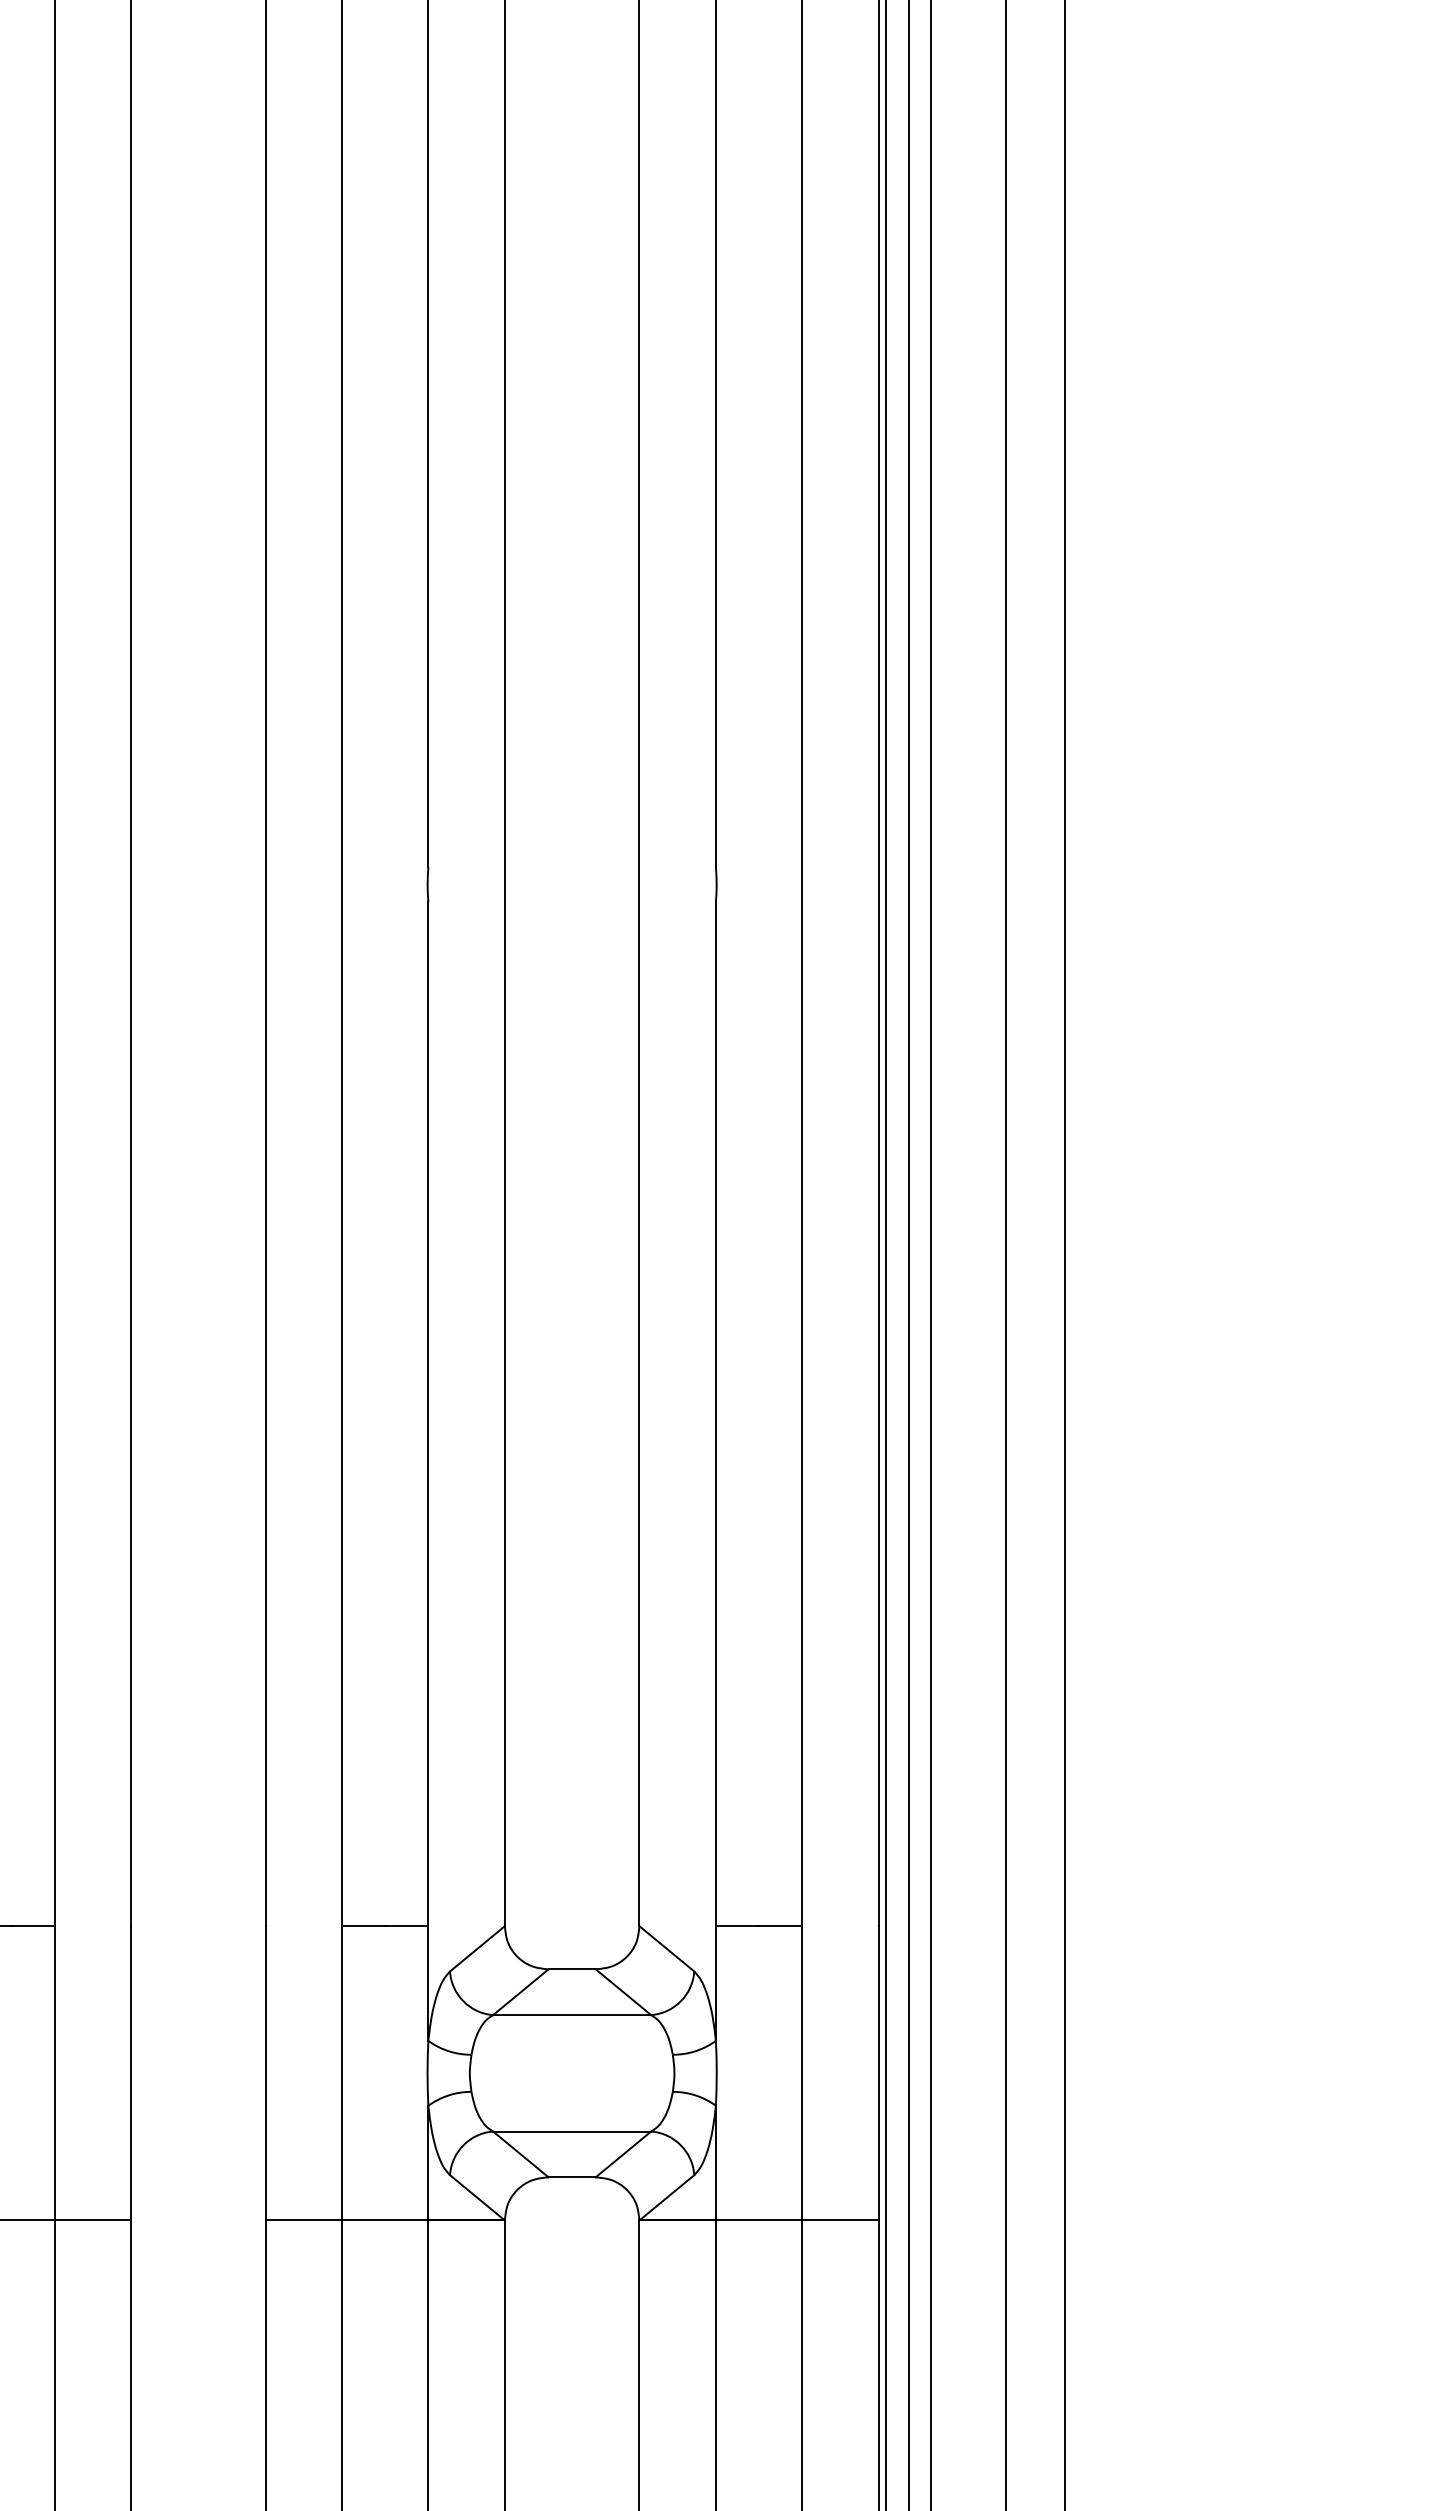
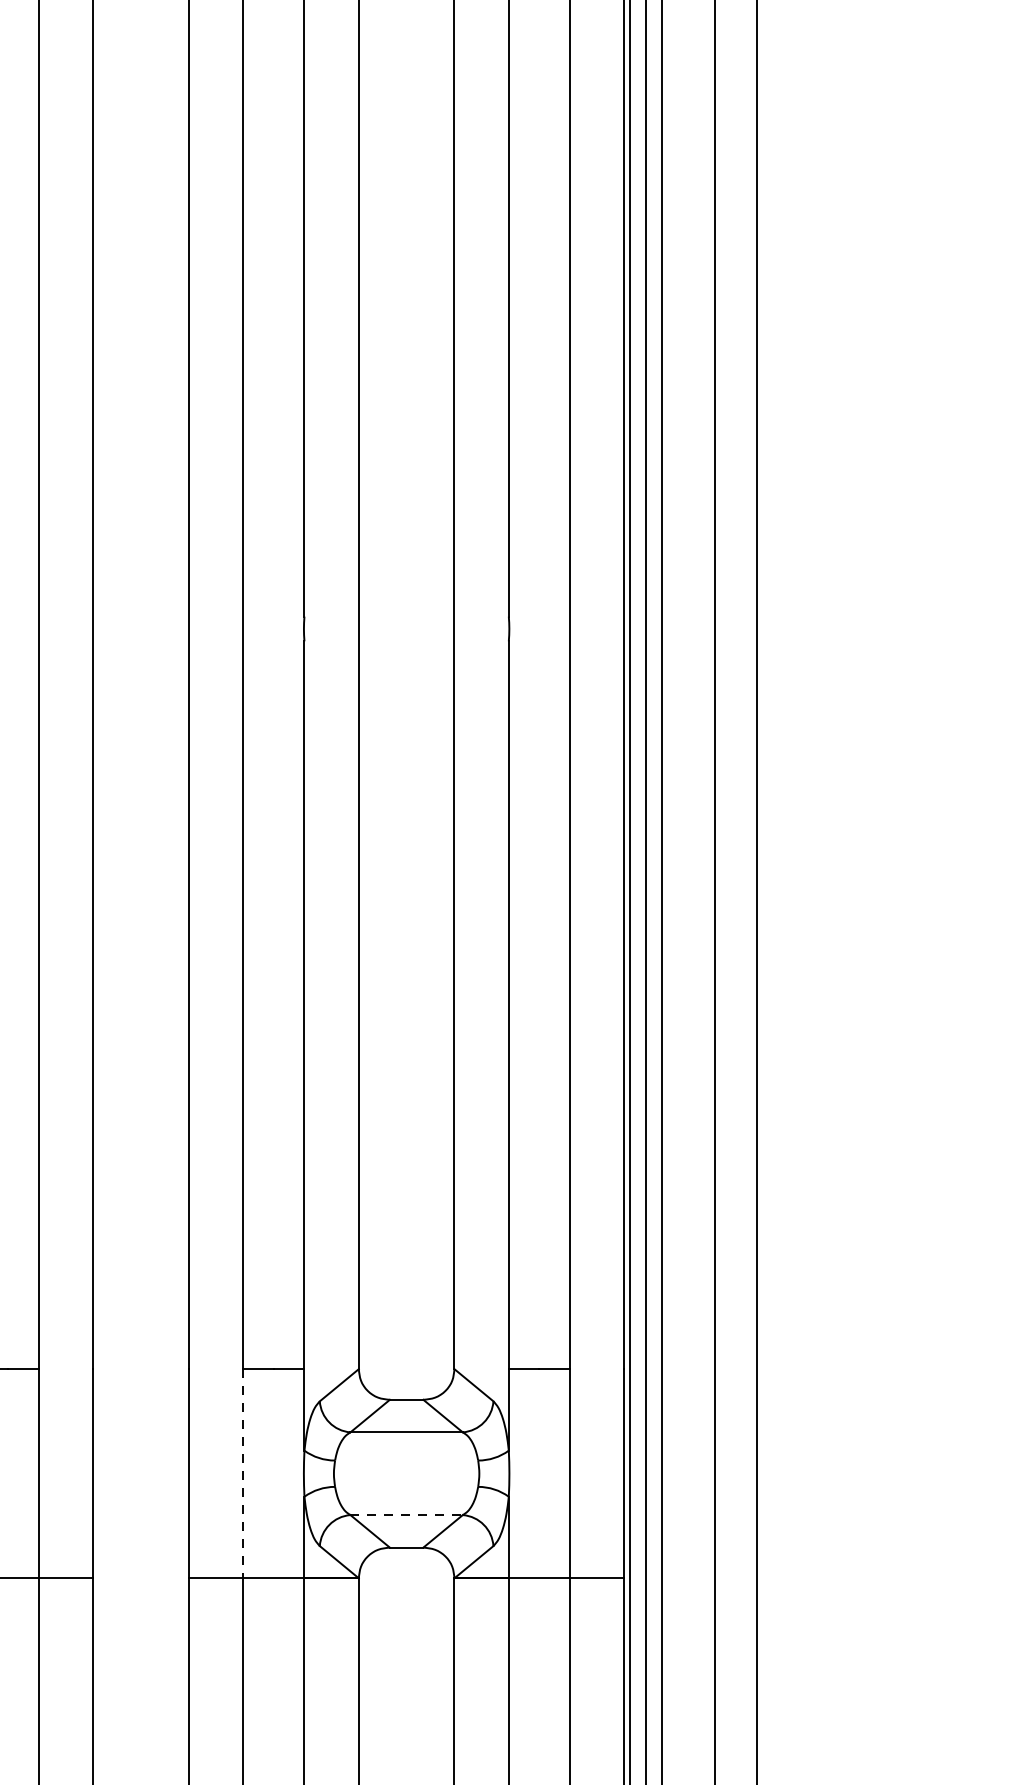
line: (342, 2073) -> (243, 1473), solid -> dashed
line: (572, 2131) -> (406, 1515), solid -> dashed

